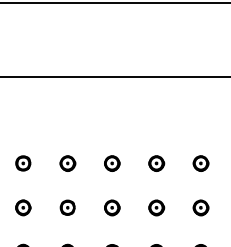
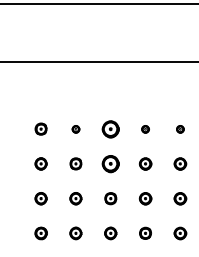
part: (111, 162) -> (110, 128), size x1.4
part: (67, 163) -> (75, 129), size x0.6
part: (156, 163) -> (145, 129), size x0.6
part: (201, 163) -> (180, 129), size x0.6
part: (111, 207) -> (110, 163), size x1.4

